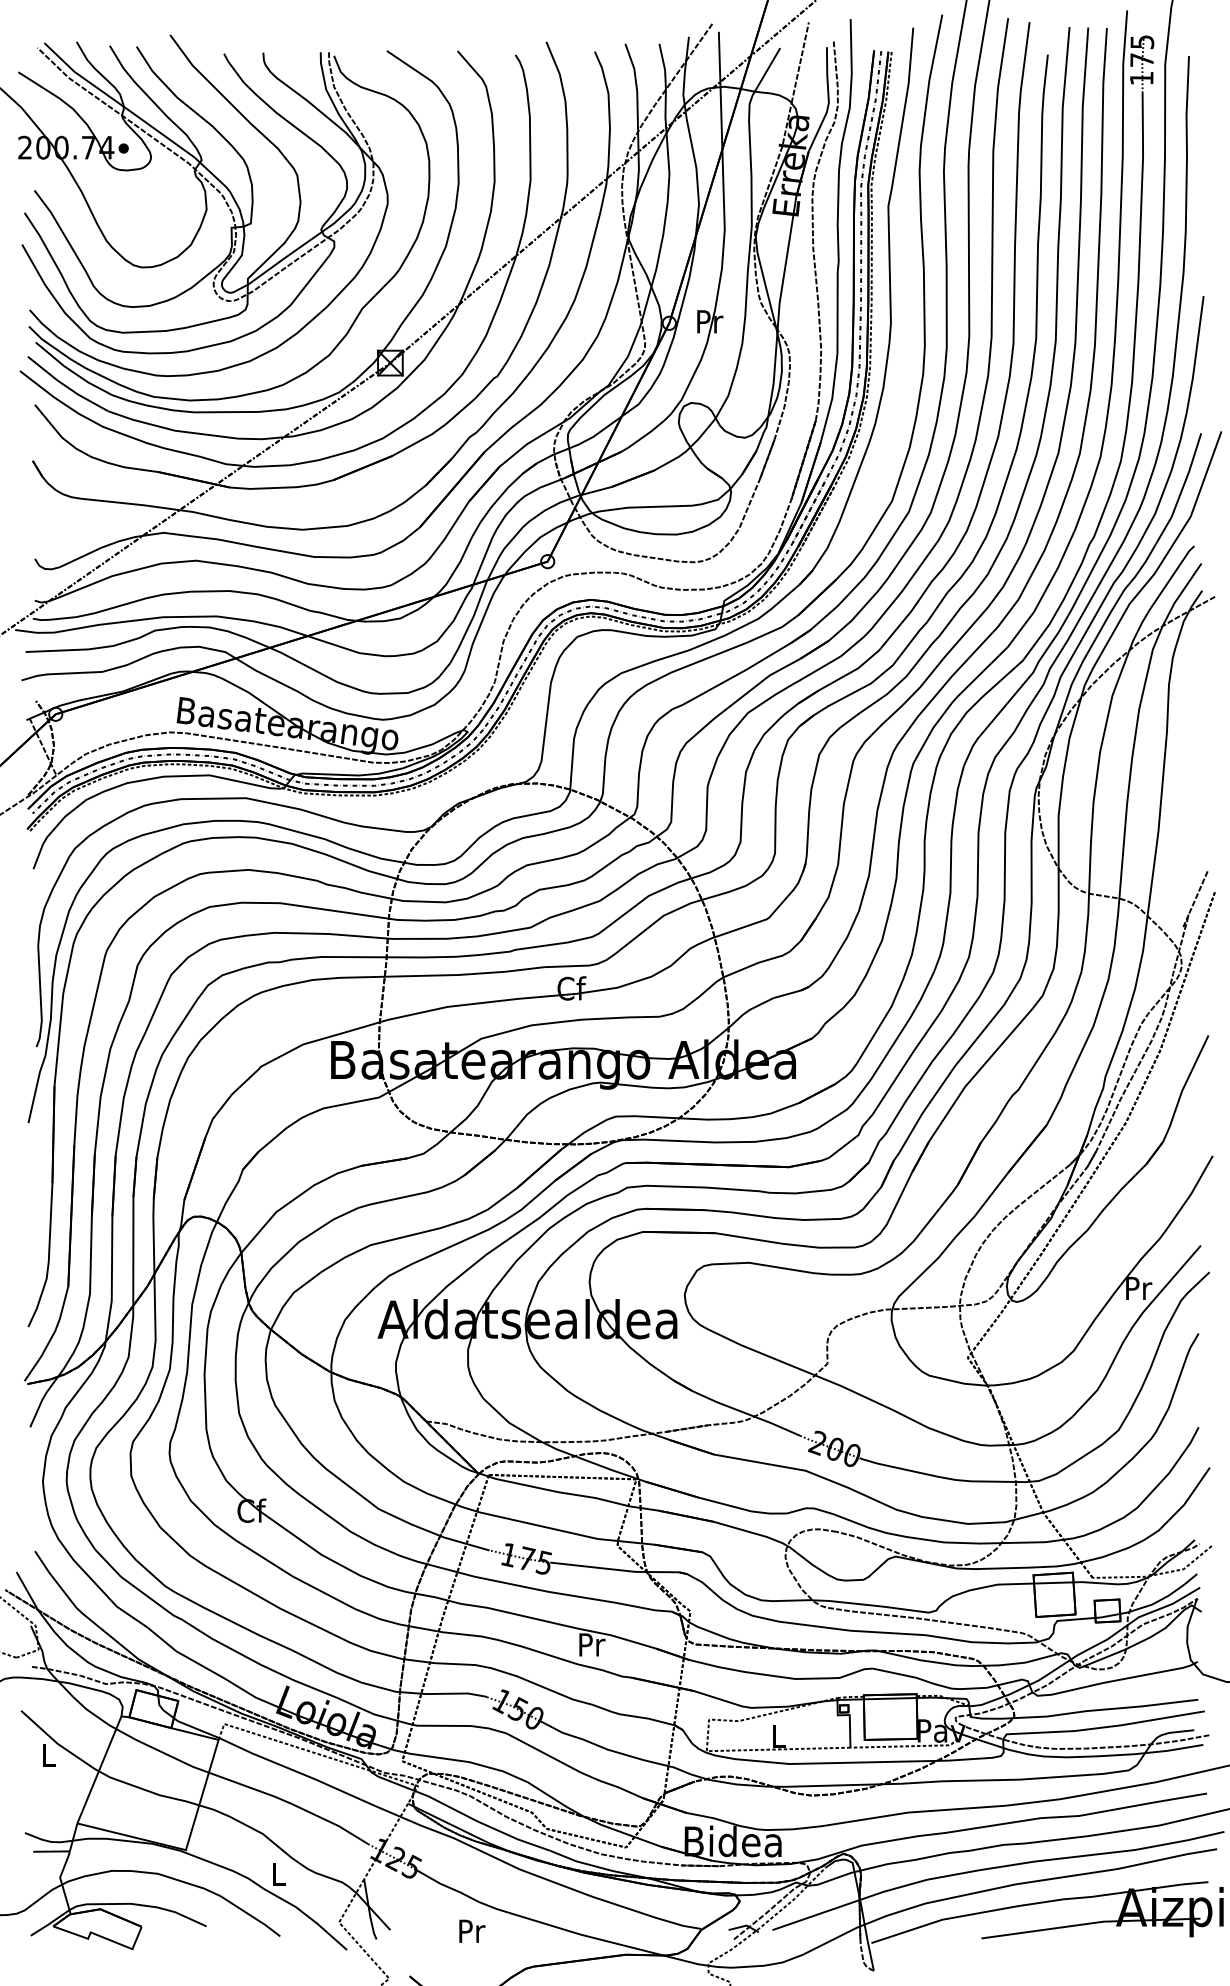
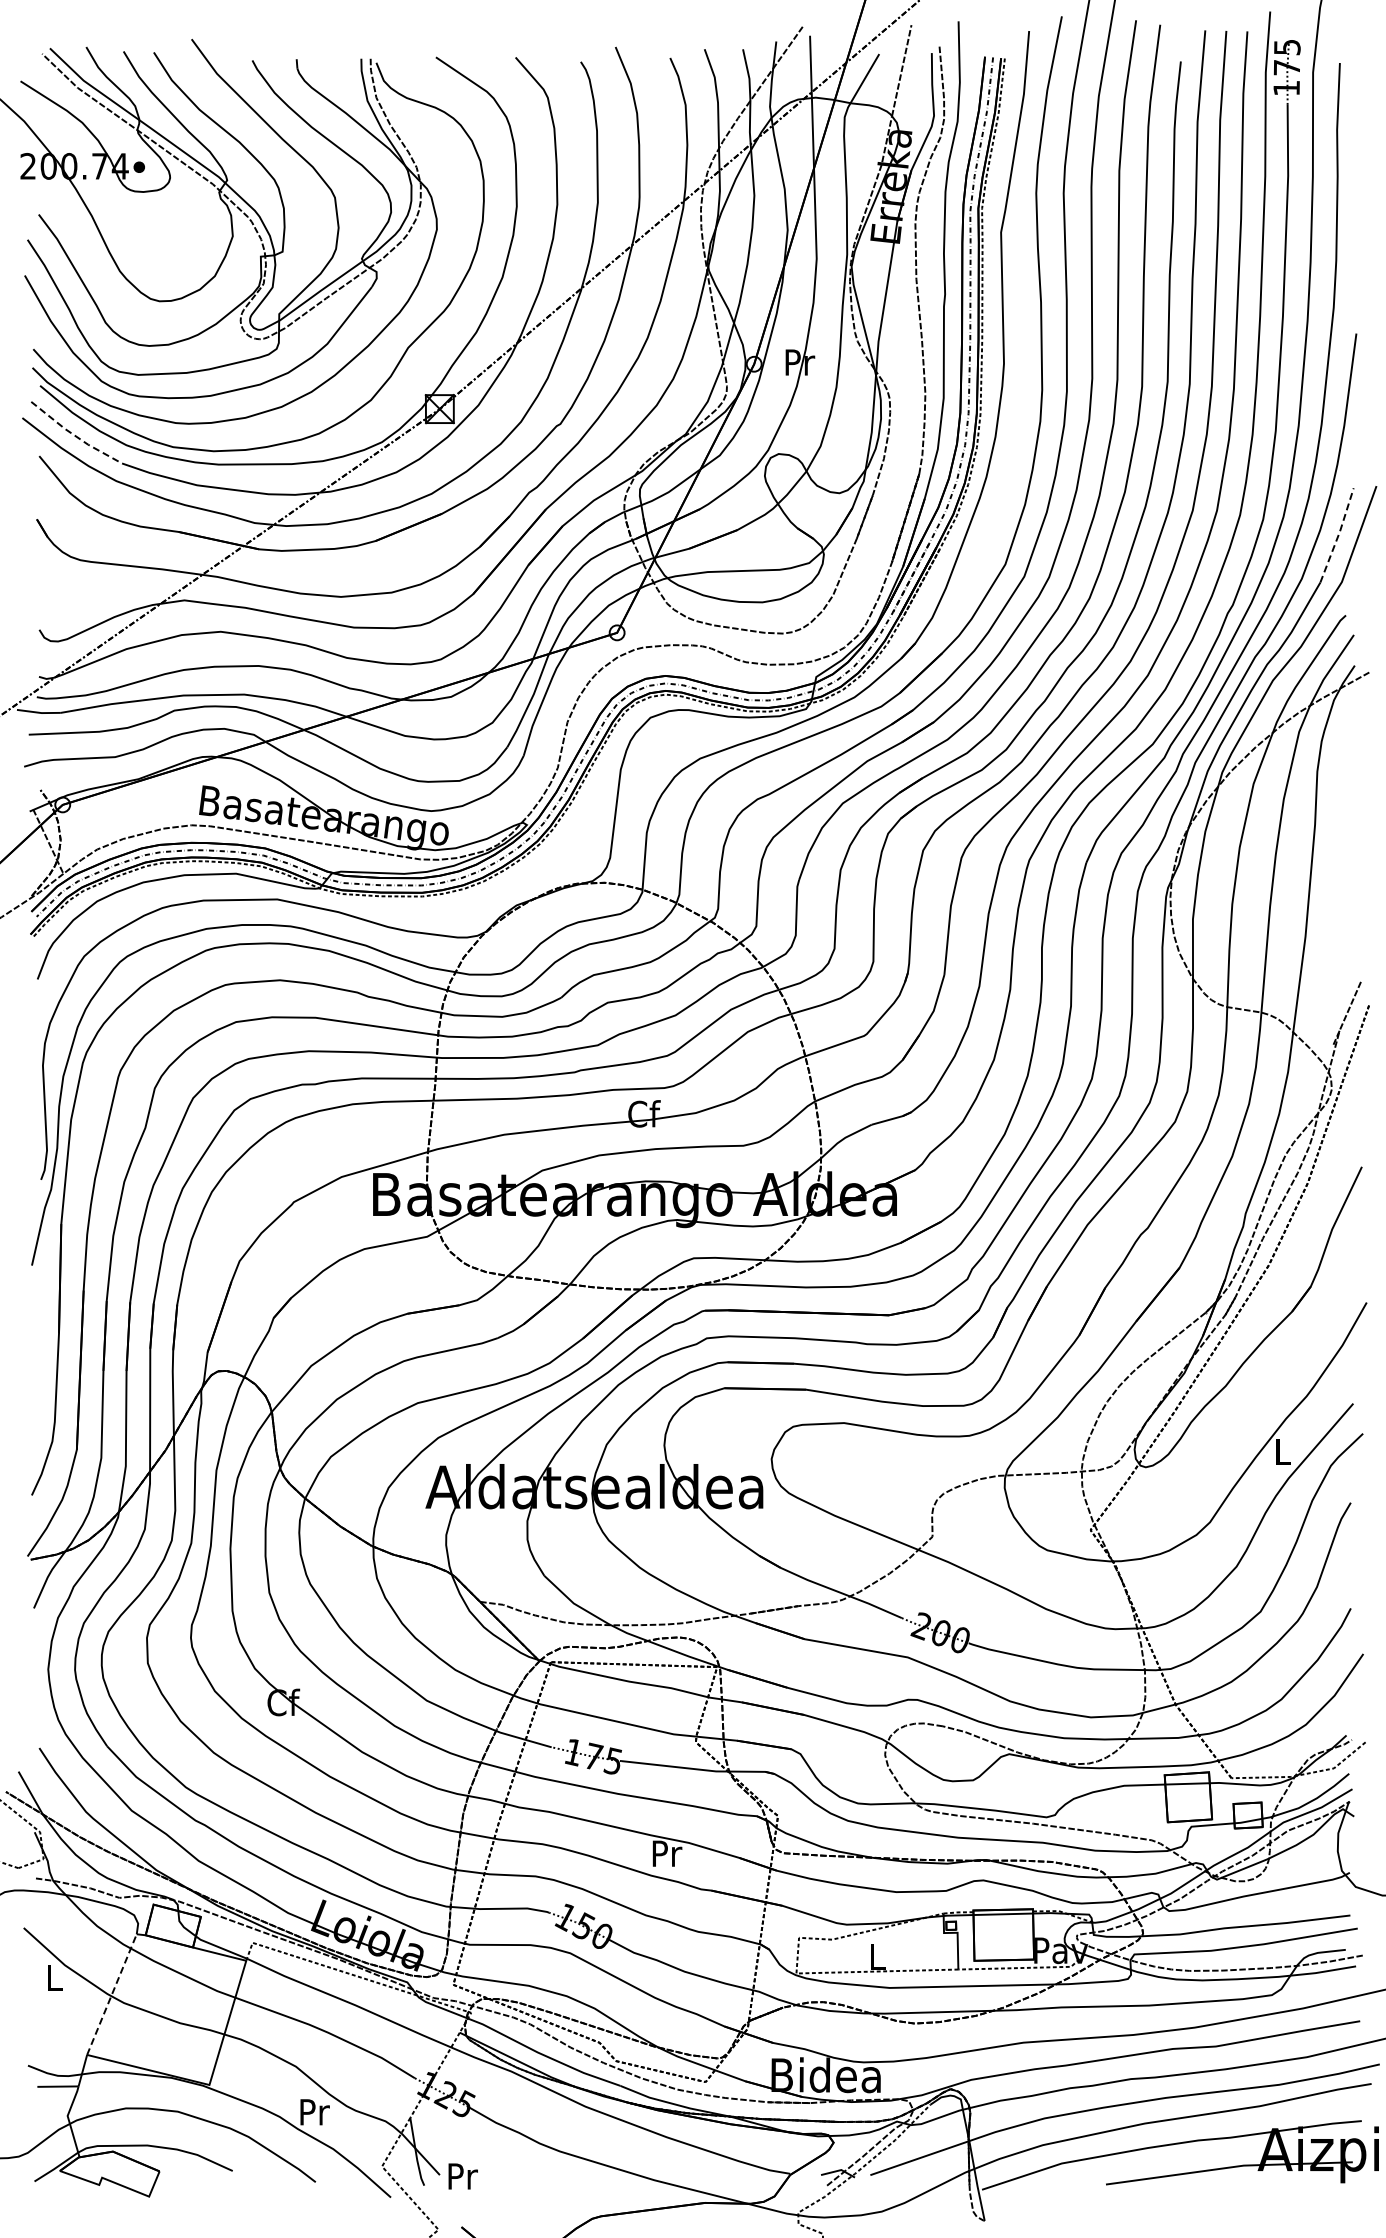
line: (67, 386) -> (75, 435), solid -> dashed
line: (1187, 475) -> (1338, 535), solid -> dashed
text: (1138, 1288) -> (1283, 1451), Pr -> L
line: (99, 1769) -> (112, 1994), solid -> dashed
text: (279, 1874) -> (314, 2112), L -> Pr
text: (471, 1931) -> (462, 2176), moved

